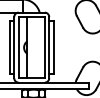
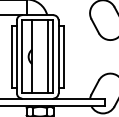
line: (40, 47) -> (48, 56), added

